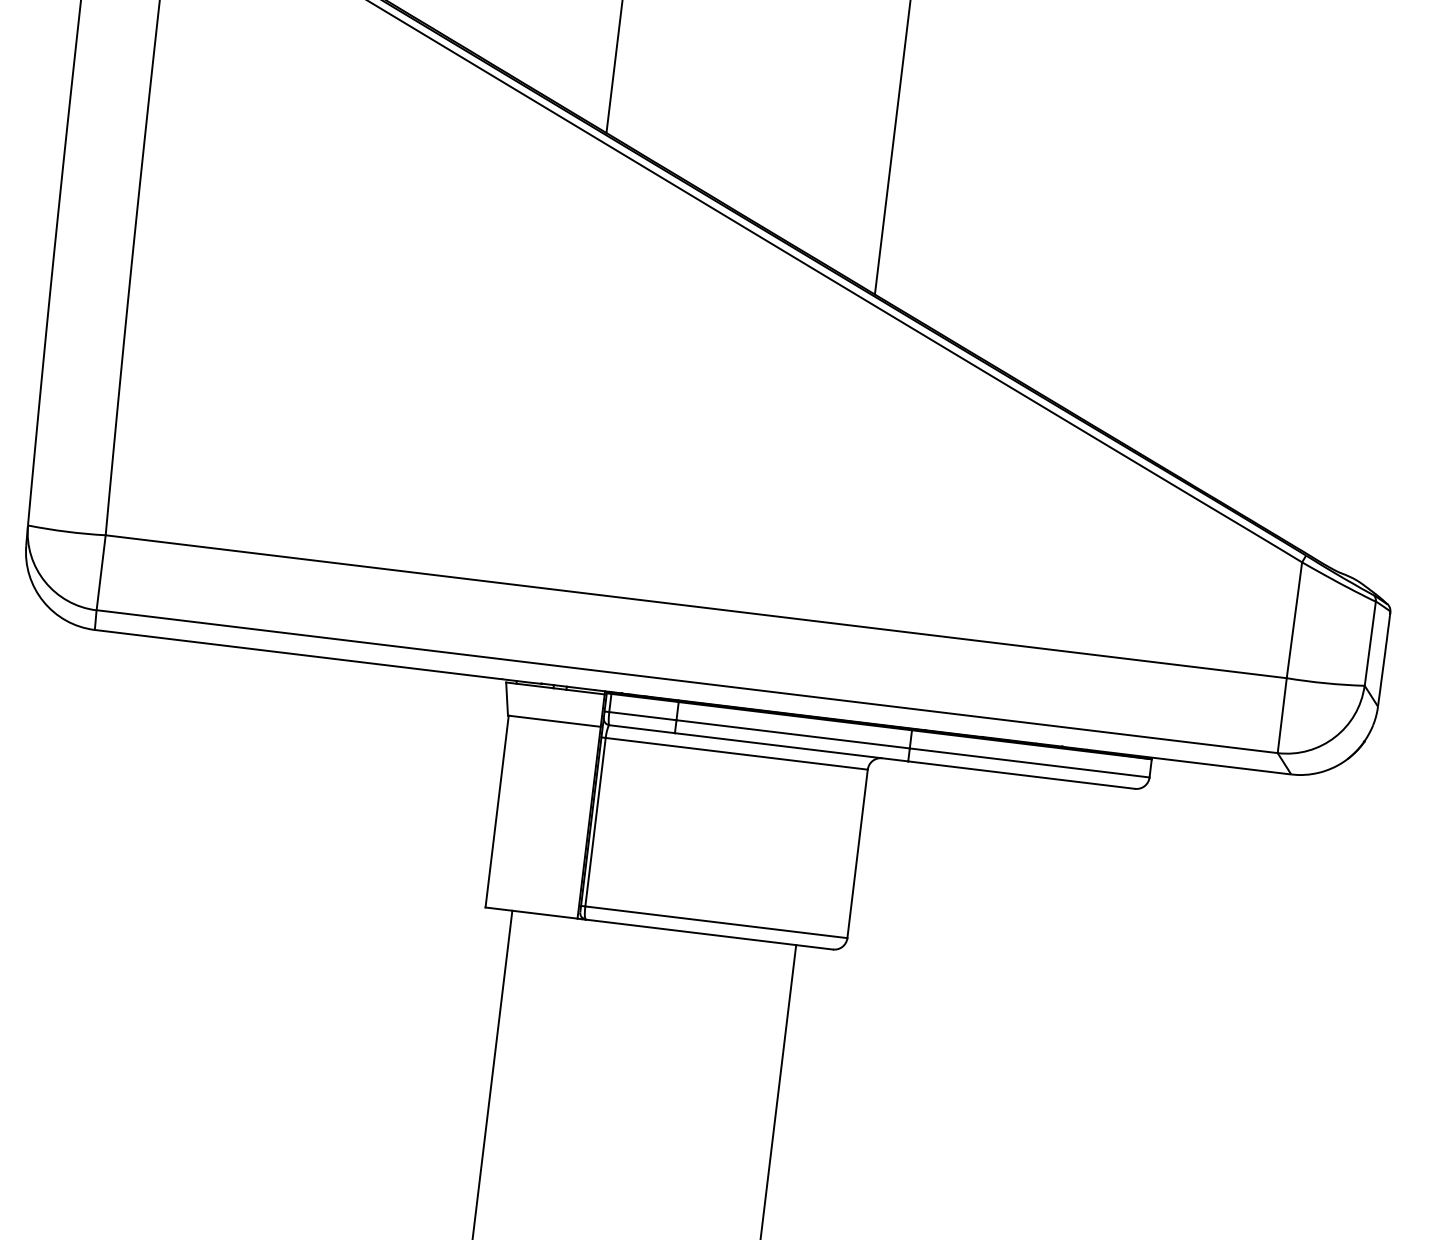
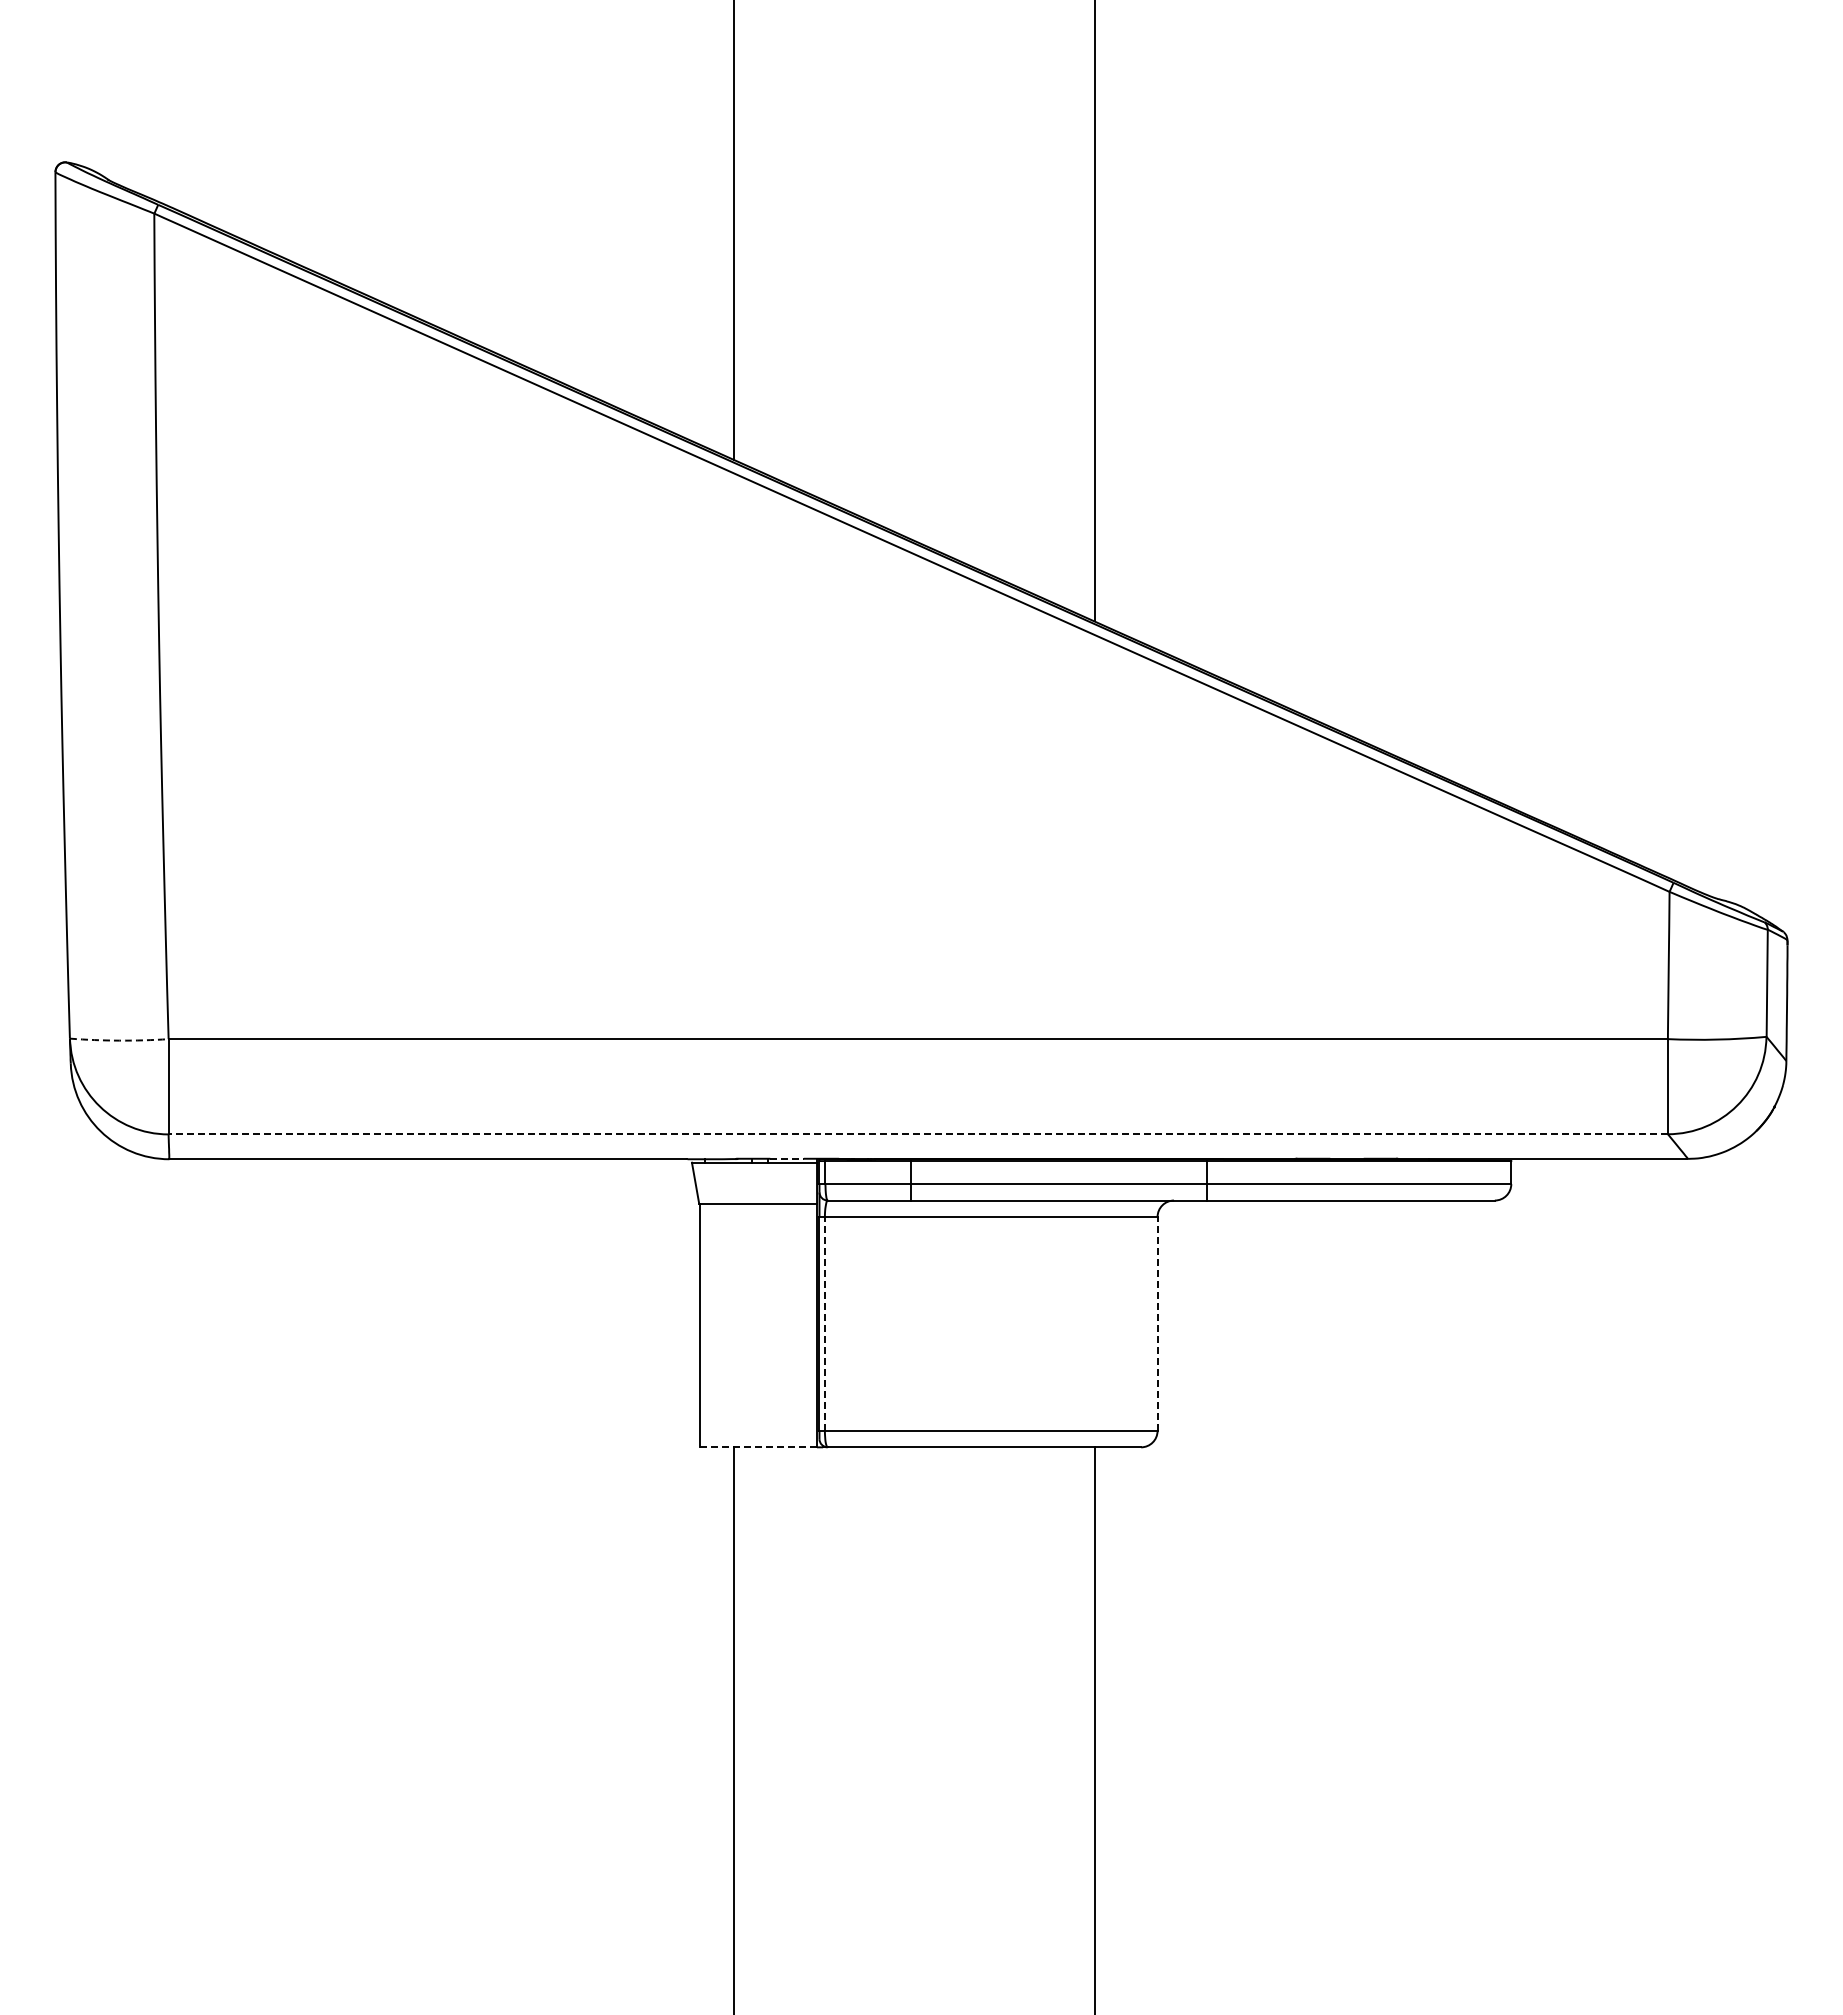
arc: (66, 531) -> (119, 1040), solid -> dashed
line: (687, 681) -> (918, 1134), solid -> dashed
line: (581, 688) -> (787, 1158), solid -> dashed
line: (595, 821) -> (824, 1323), solid -> dashed
line: (857, 853) -> (1157, 1323), solid -> dashed
line: (532, 913) -> (759, 1447), solid -> dashed

